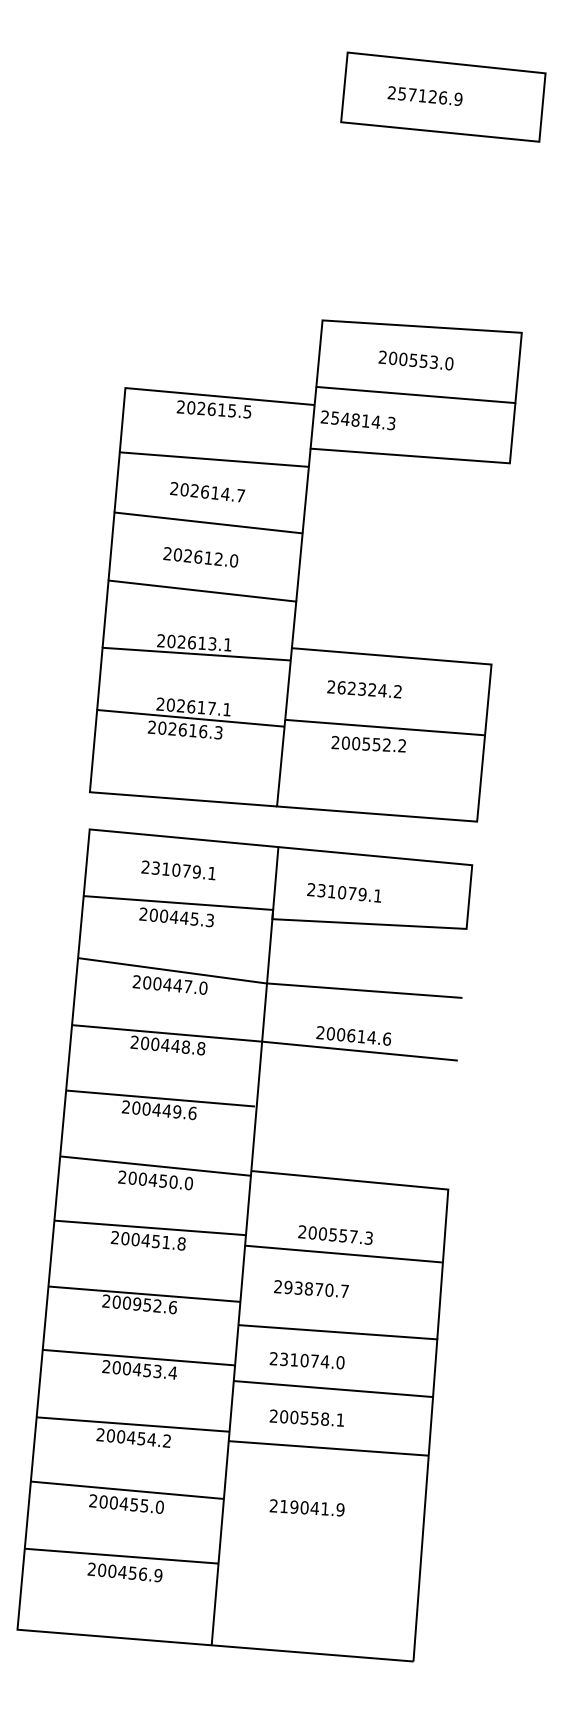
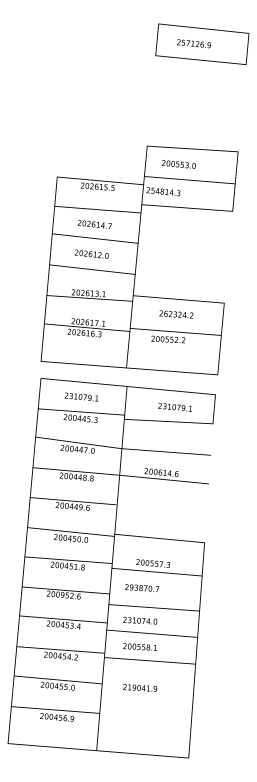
text: (415, 360) -> (178, 164), moved
text: (364, 689) -> (176, 314), moved
text: (342, 893) -> (174, 407), moved

